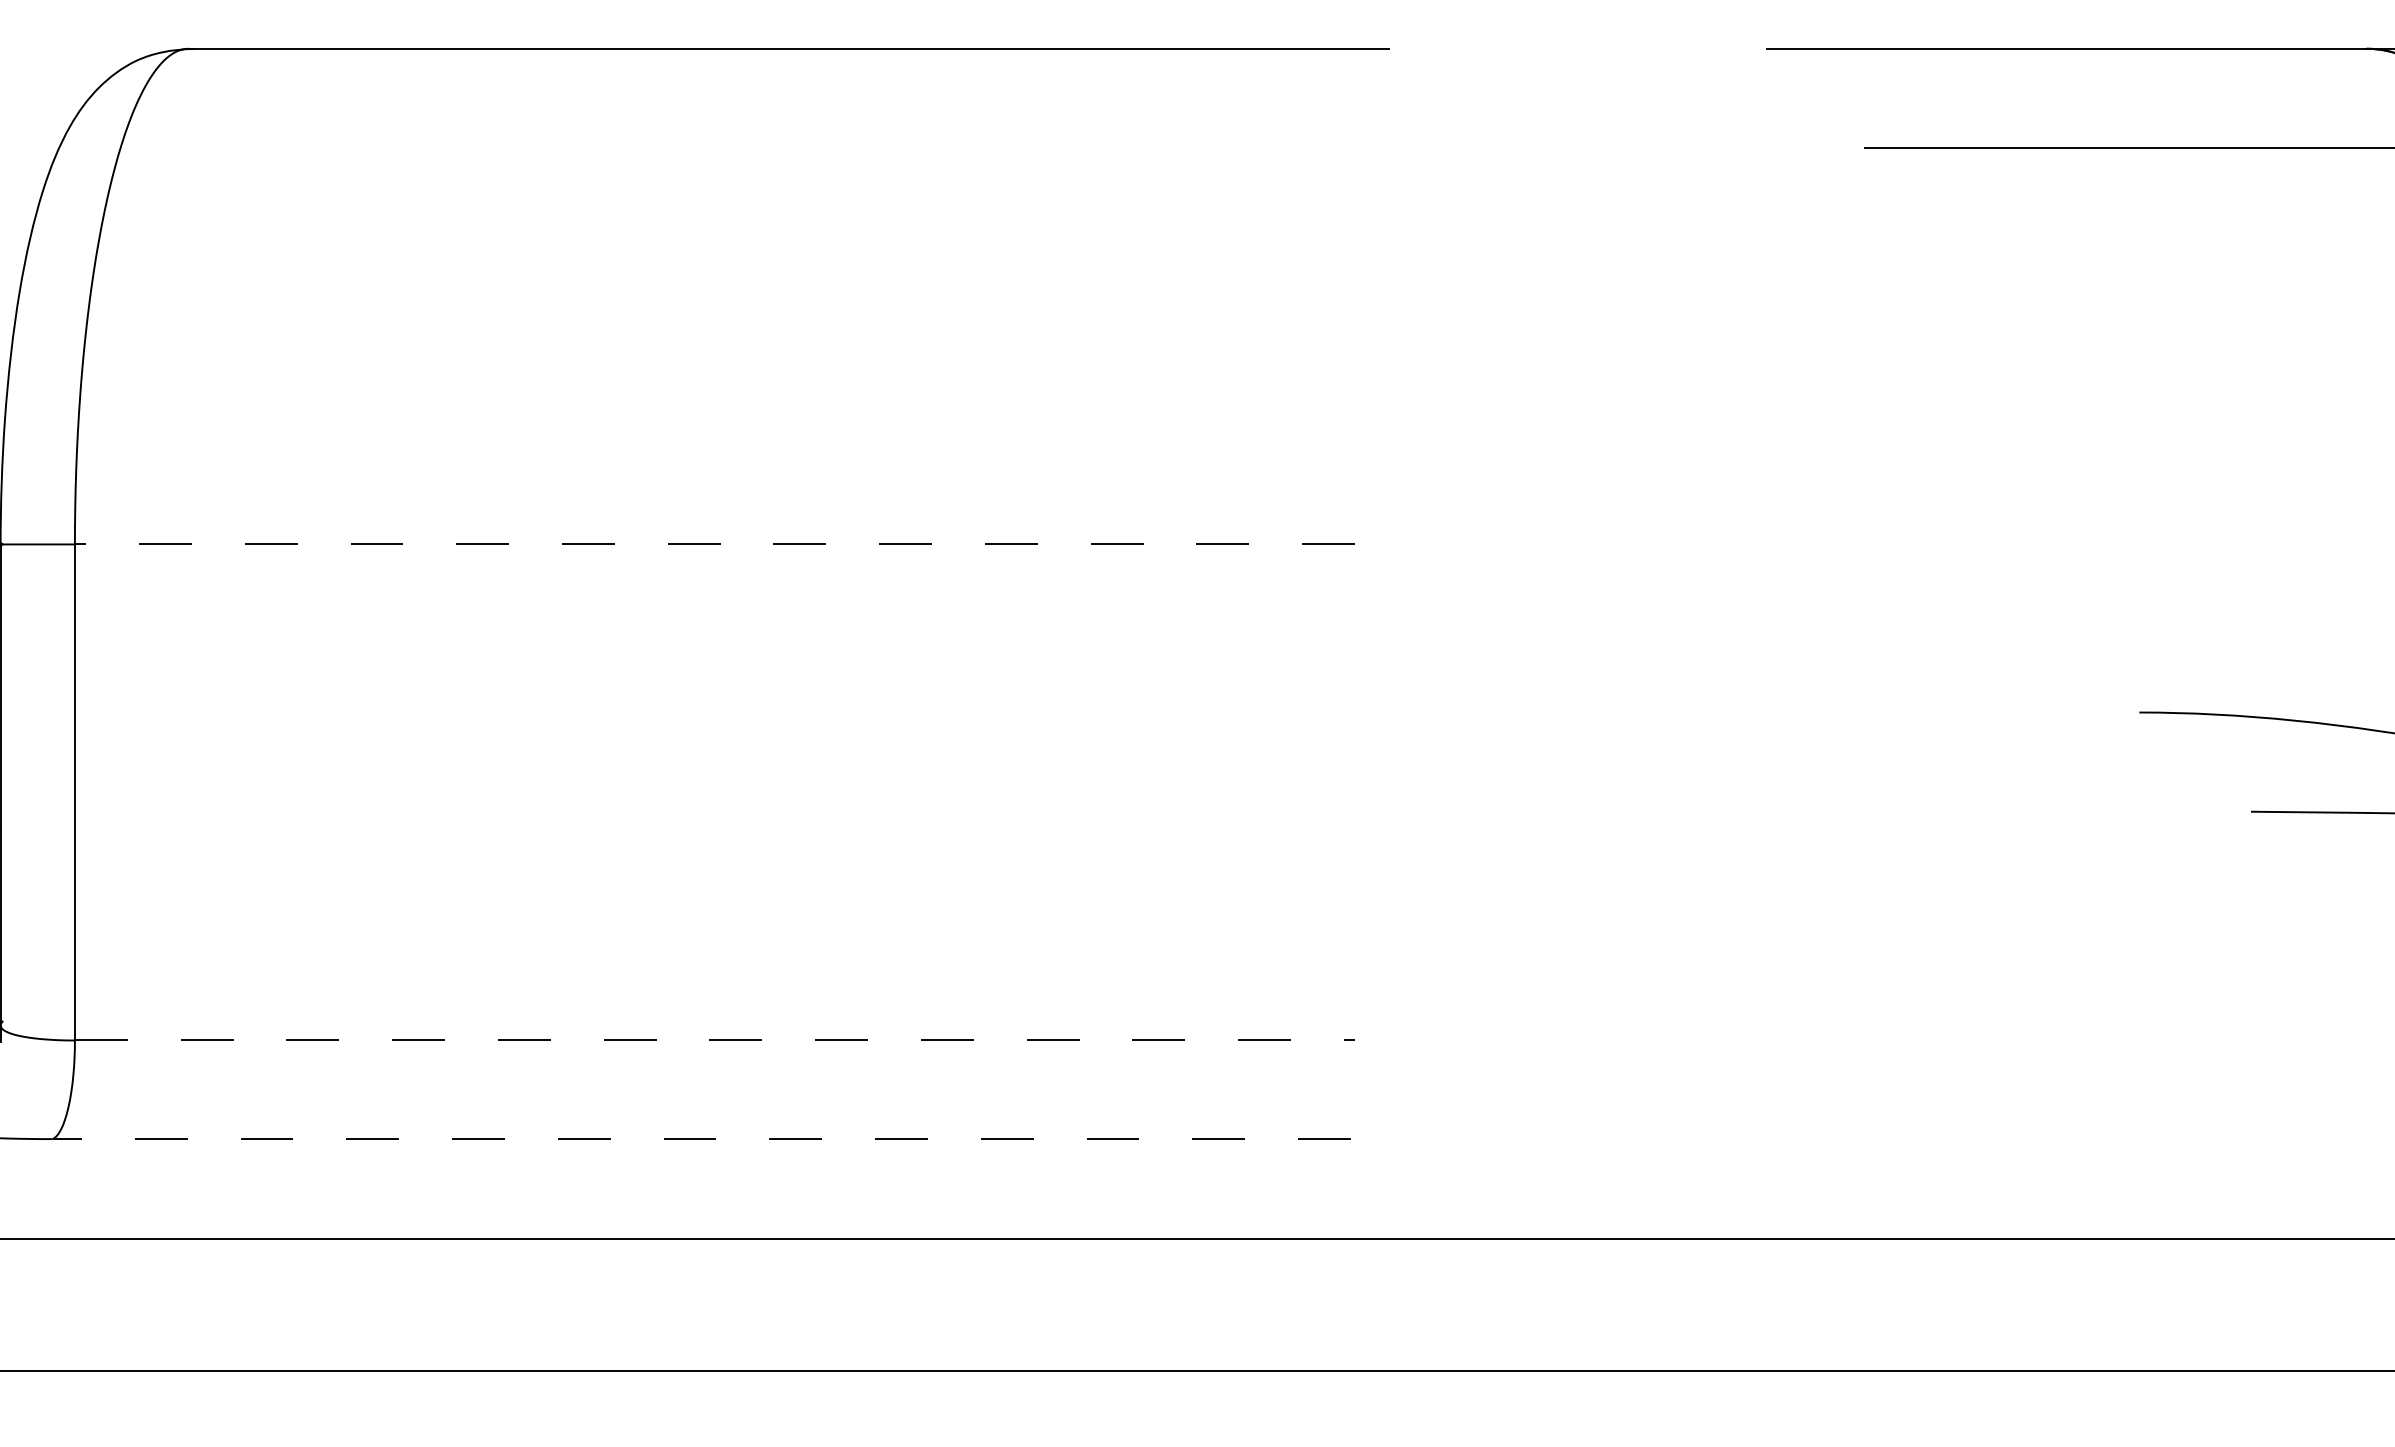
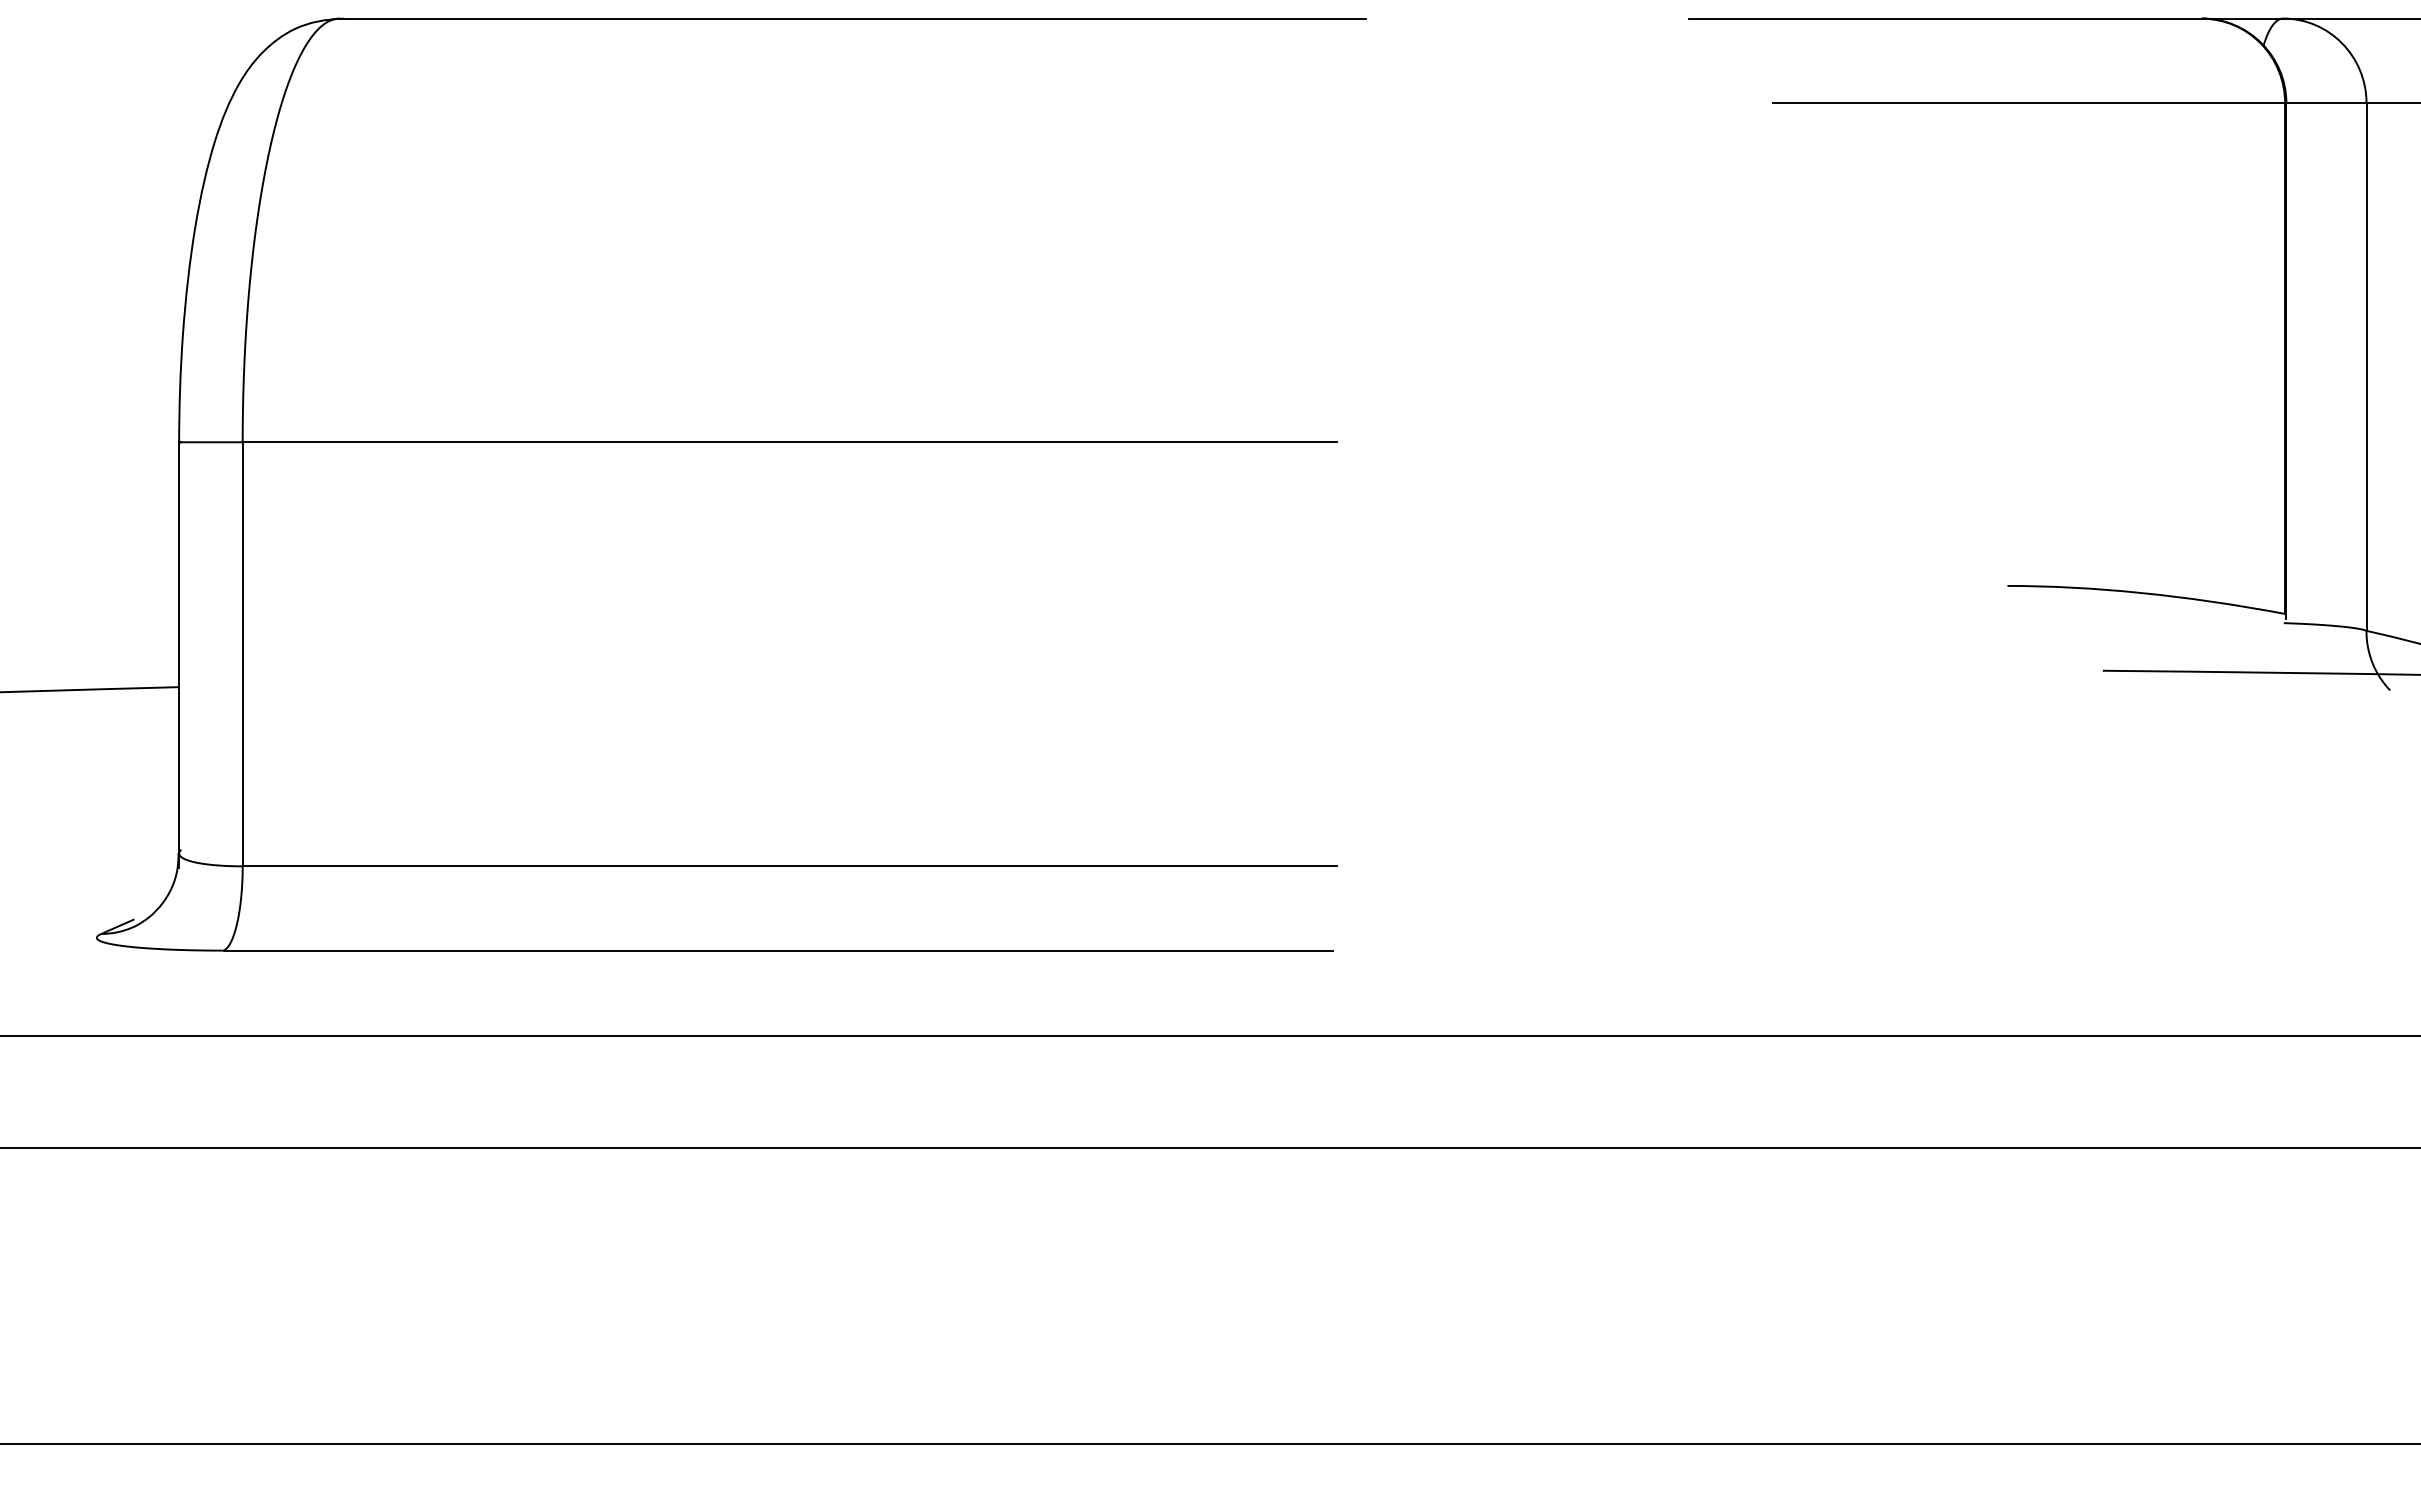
line: (714, 544) -> (789, 442), dashed -> solid
line: (715, 1040) -> (790, 866), dashed -> solid
line: (701, 1138) -> (778, 950), dashed -> solid

